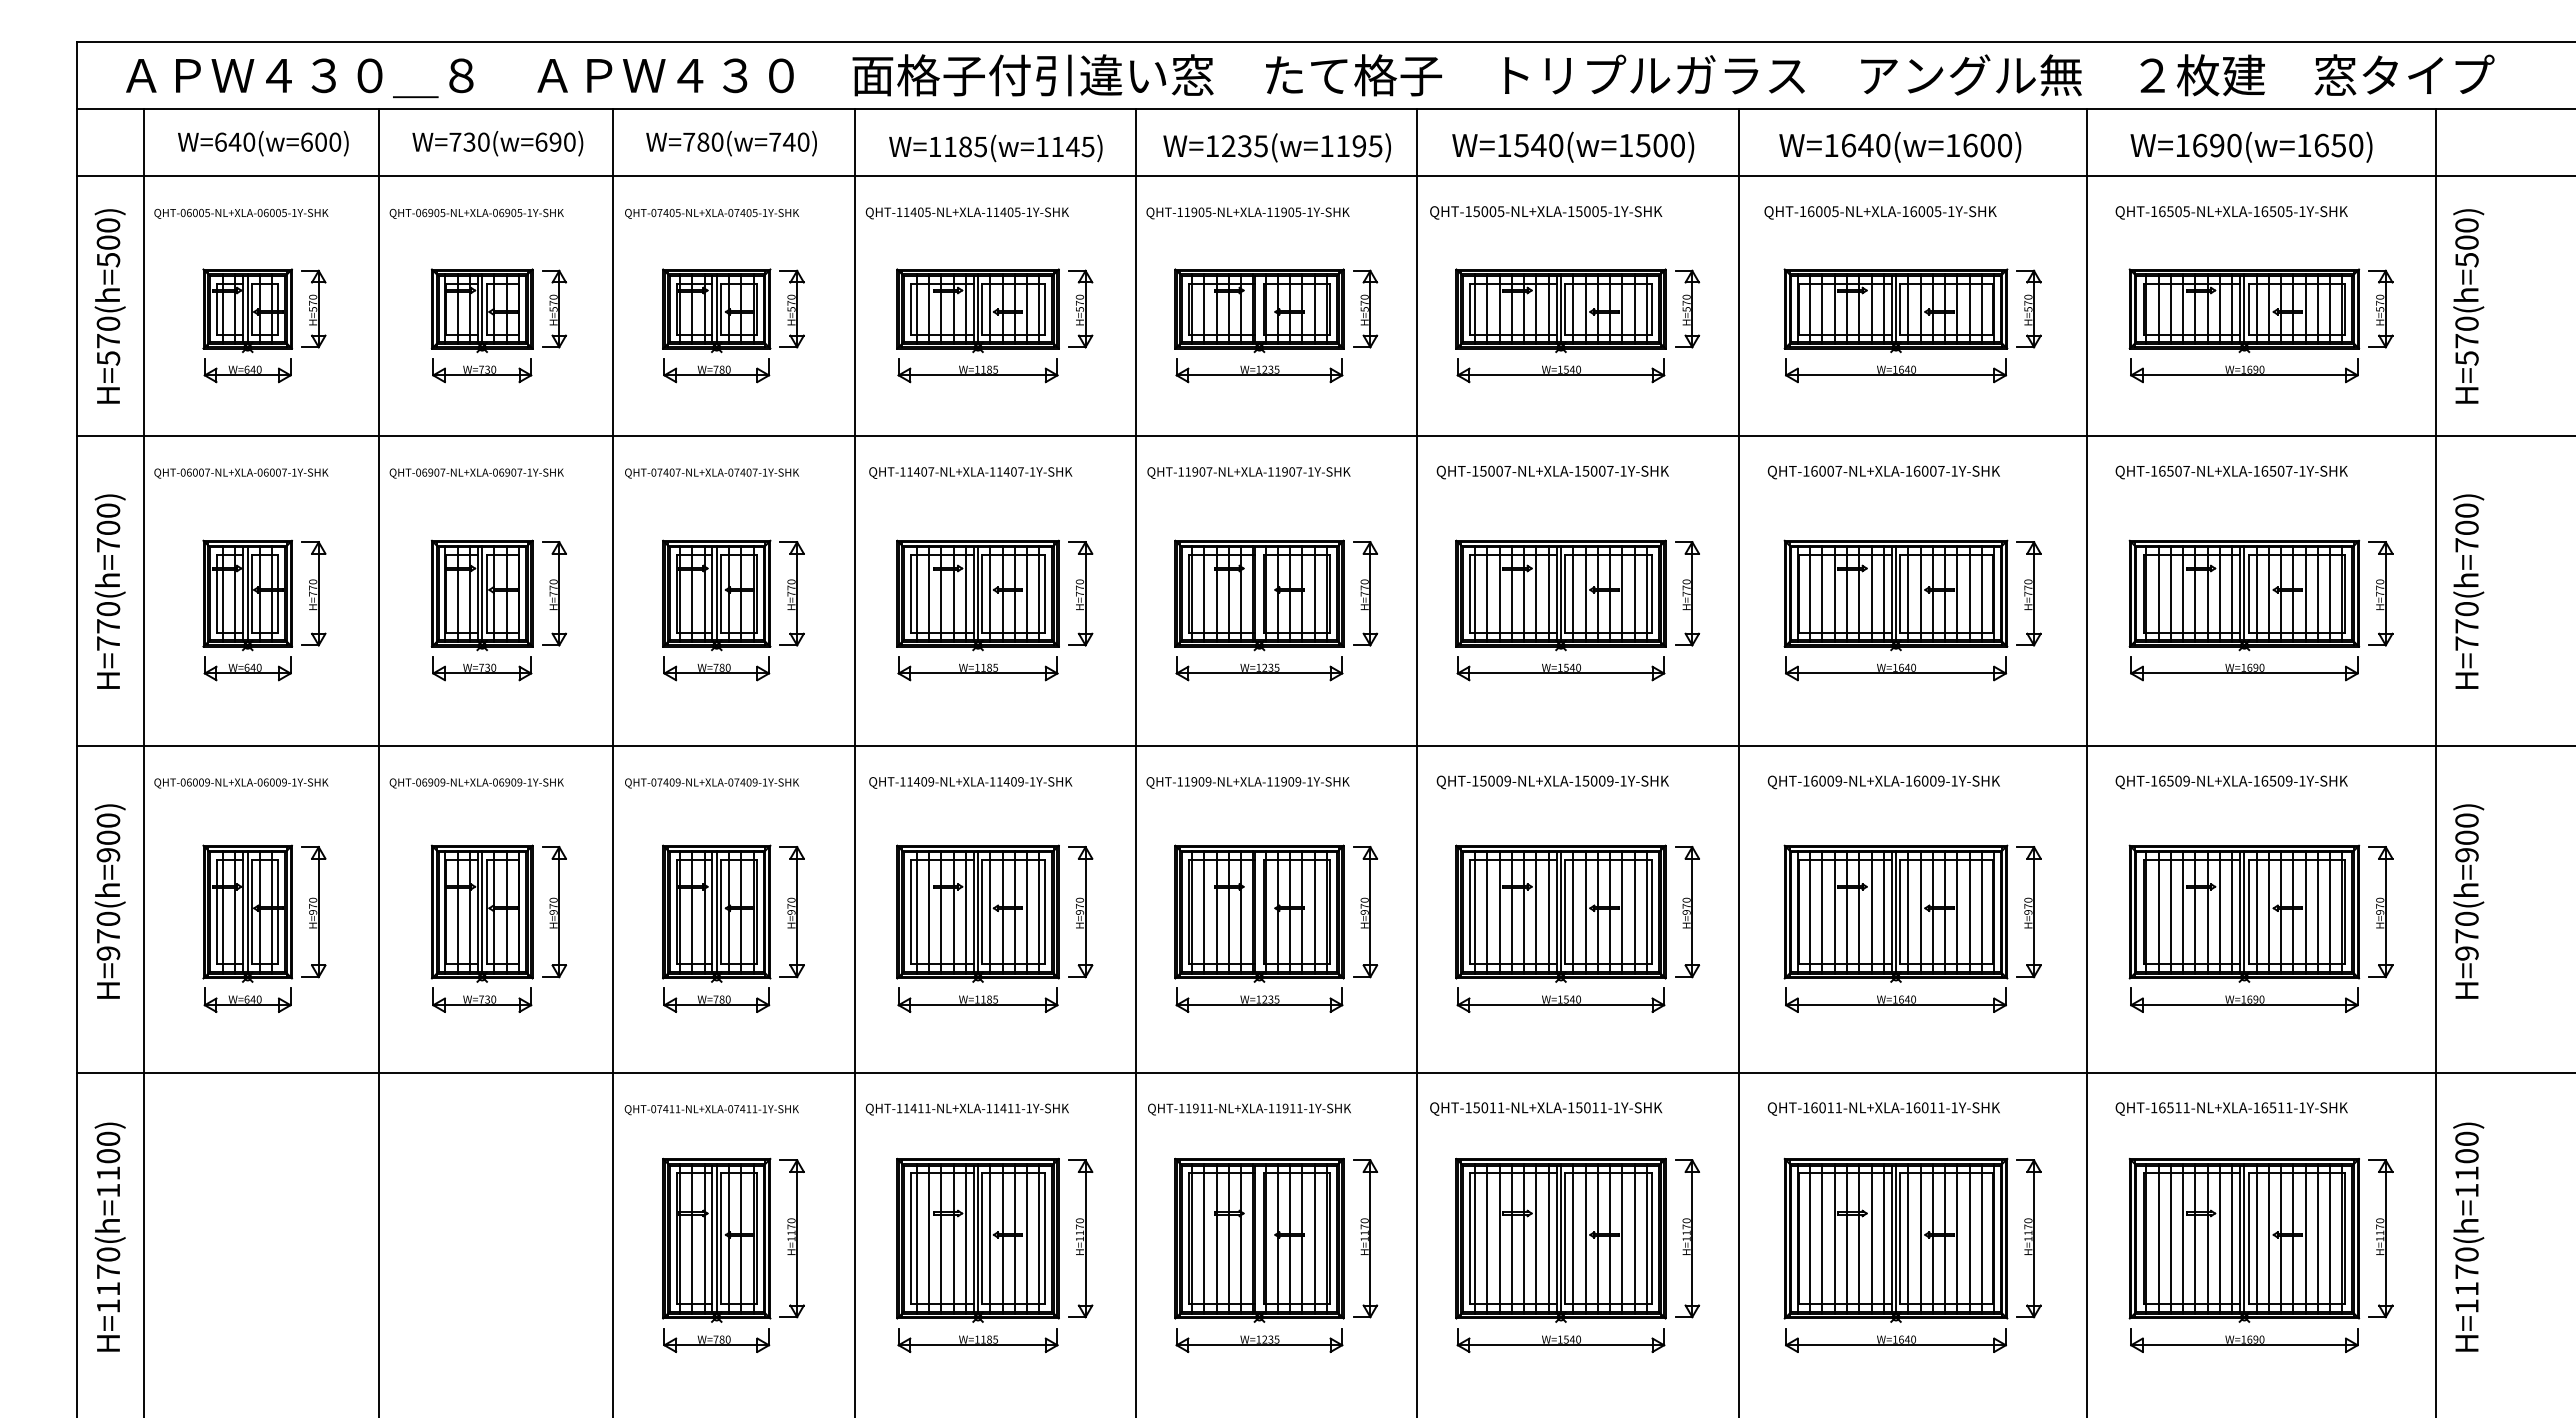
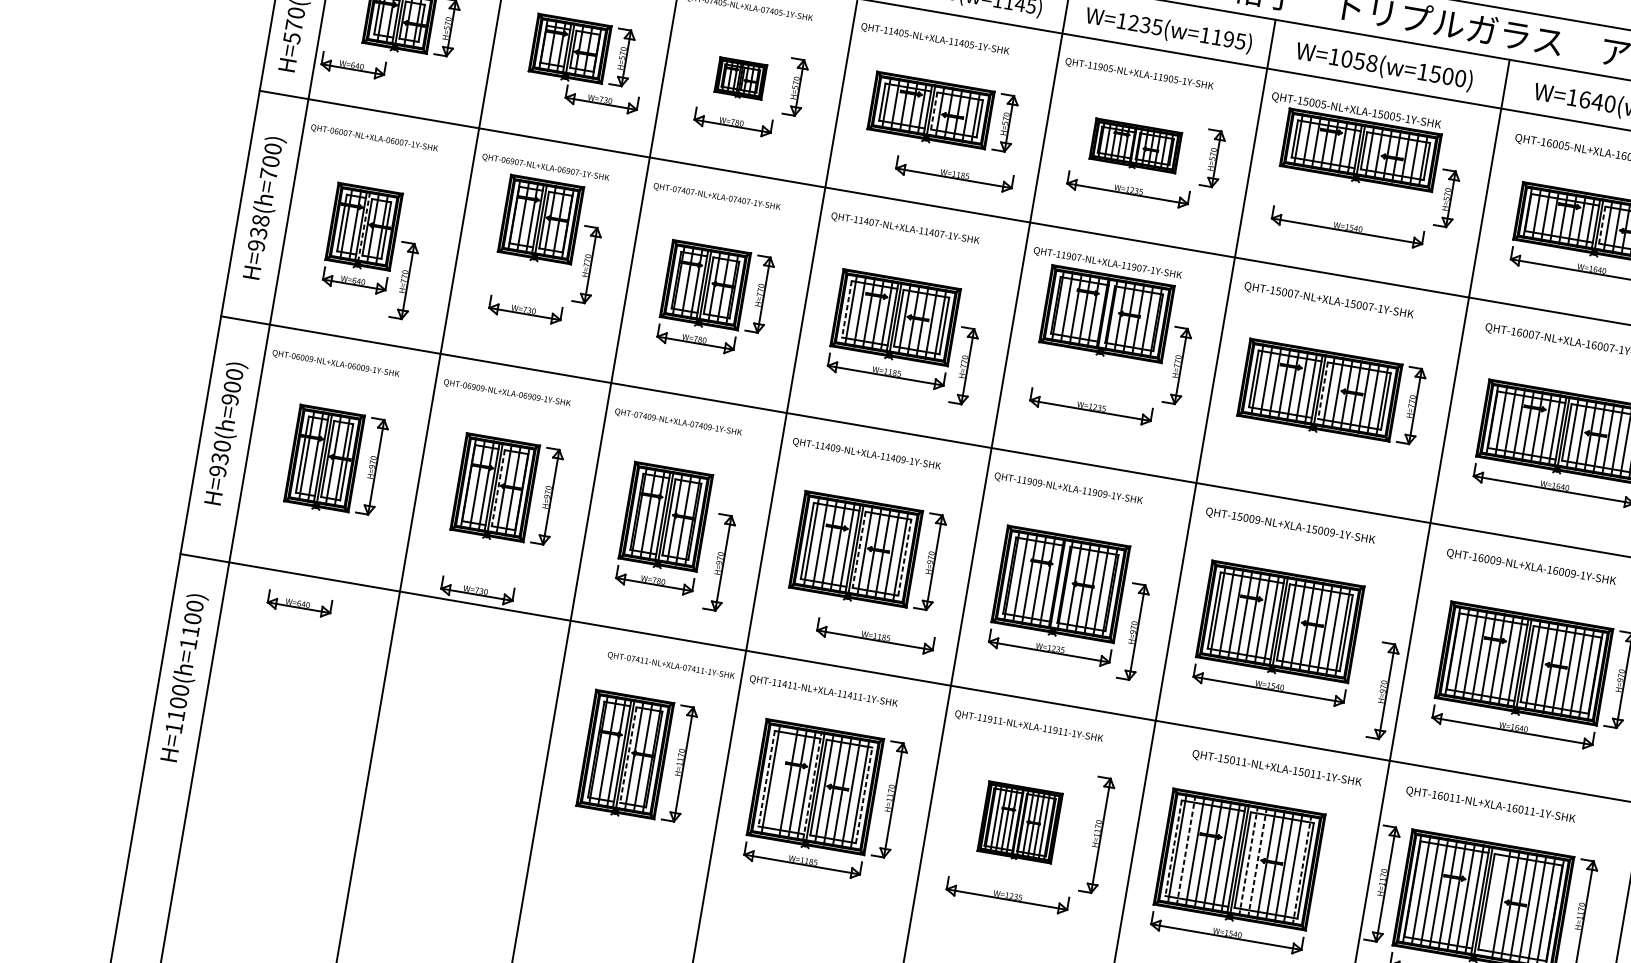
text: (1538, 145) -> (1359, 61), W=1540(w=1500) -> W=1058(w=1500)
line: (982, 309) -> (934, 111), solid -> dashed
line: (1900, 309) -> (1602, 225), solid -> dashed
part: (716, 310) -> (740, 78), size x0.6
part: (1259, 310) -> (1135, 146), size x0.7
part: (1560, 310) -> (1360, 151), moved
part: (247, 370) -> (353, 65), moved
part: (482, 370) -> (602, 100), moved
part: (977, 370) -> (954, 174), moved
line: (247, 593) -> (364, 226), solid -> dashed
part: (313, 593) -> (404, 280), moved
line: (911, 593) -> (847, 309), solid -> dashed
part: (1080, 593) -> (964, 365), moved
line: (1565, 593) -> (1323, 390), solid -> dashed
part: (481, 595) -> (540, 220), moved
part: (1259, 595) -> (1106, 315), moved
text: (108, 625) -> (258, 232), H=770(h=700) -> H=938(h=700)
part: (1560, 668) -> (1310, 444), removed
line: (1045, 911) -> (905, 557), solid -> dashed
line: (486, 912) -> (498, 488), solid -> dashed
part: (791, 912) -> (719, 562), moved
line: (982, 912) -> (859, 550), solid -> dashed
part: (1365, 912) -> (1133, 632), moved
part: (1687, 912) -> (1383, 691), moved
text: (108, 936) -> (220, 458), H=970(h=900) -> H=930(h=900)
part: (247, 999) -> (299, 603), moved
part: (482, 999) -> (477, 590), moved
part: (977, 999) -> (875, 636), moved
text: (1546, 1108) -> (1277, 768), moved
text: (711, 1110) -> (670, 666), moved
line: (721, 1238) -> (628, 754), solid -> dashed
line: (911, 1238) -> (767, 778), solid -> dashed
line: (929, 1238) -> (780, 780), removed
line: (973, 1238) -> (812, 786), solid -> dashed
line: (1045, 1238) -> (864, 795), solid -> dashed
line: (1470, 1238) -> (1173, 848), solid -> dashed
line: (1487, 1238) -> (1186, 850), solid -> dashed
line: (1573, 1238) -> (1248, 860), solid -> dashed
line: (1585, 1238) -> (1257, 862), solid -> dashed
line: (1646, 1238) -> (1301, 870), solid -> dashed
part: (1687, 1238) -> (1382, 883), moved
line: (1908, 1238) -> (1492, 902), removed
part: (1259, 1239) -> (1020, 822), size x0.6
text: (108, 1271) -> (178, 702), H=1170(h=1100) -> H=1100(h=1100)
part: (716, 1340) -> (612, 828), removed

